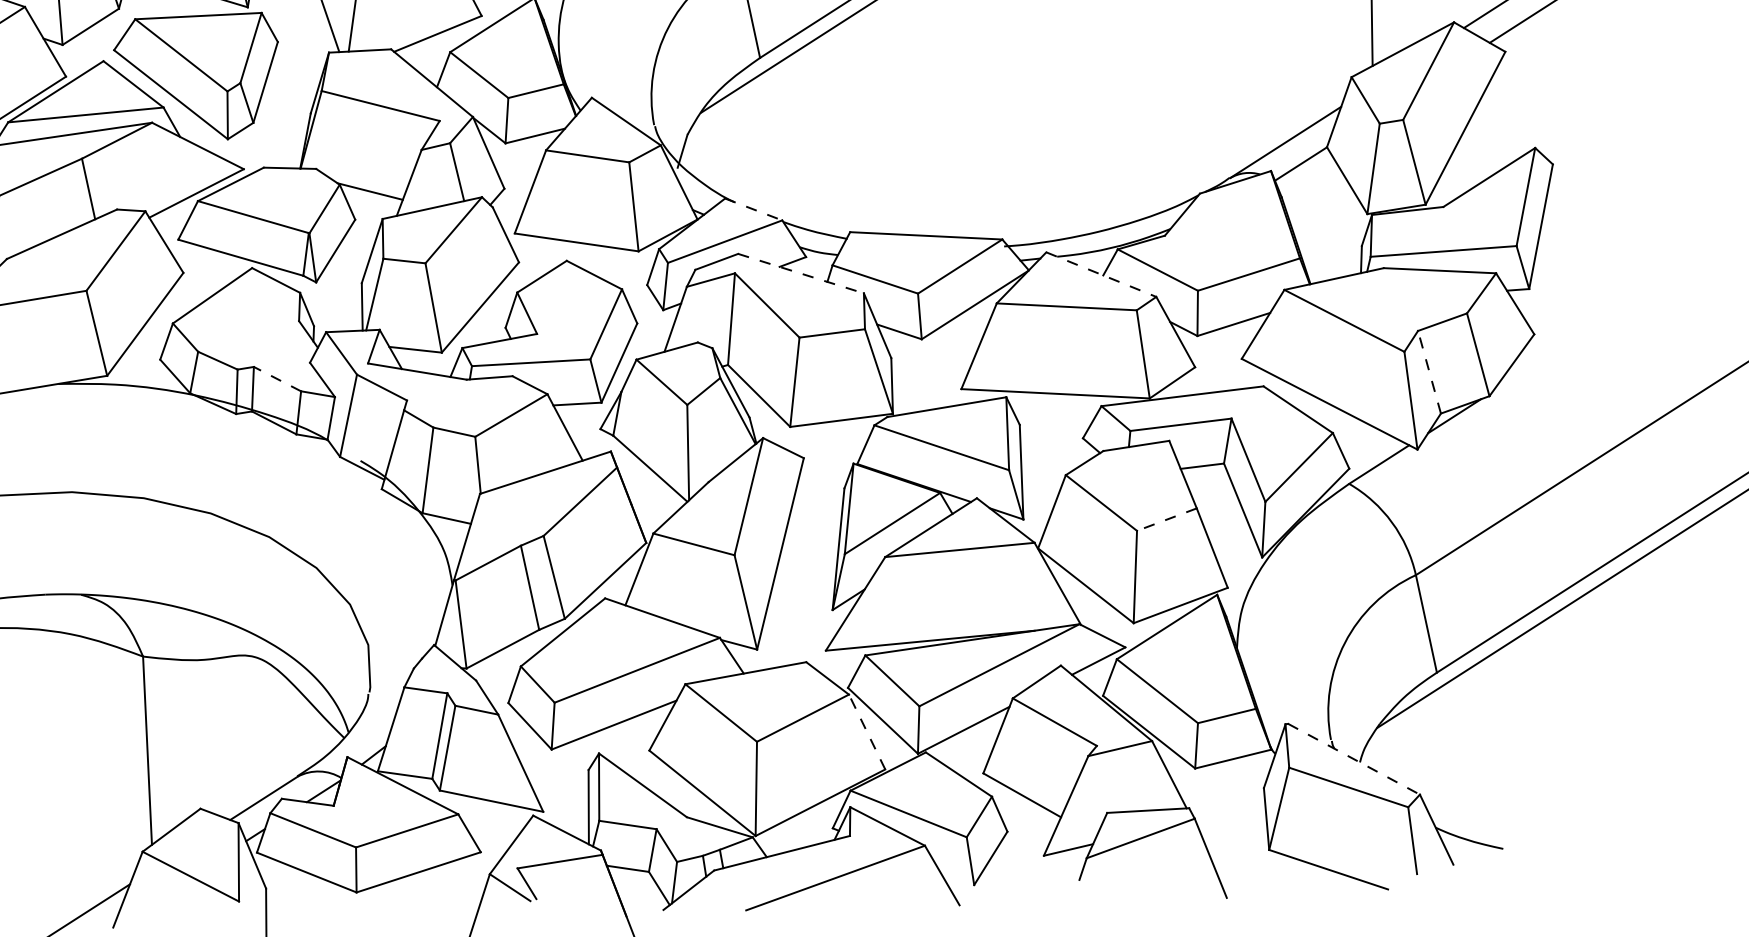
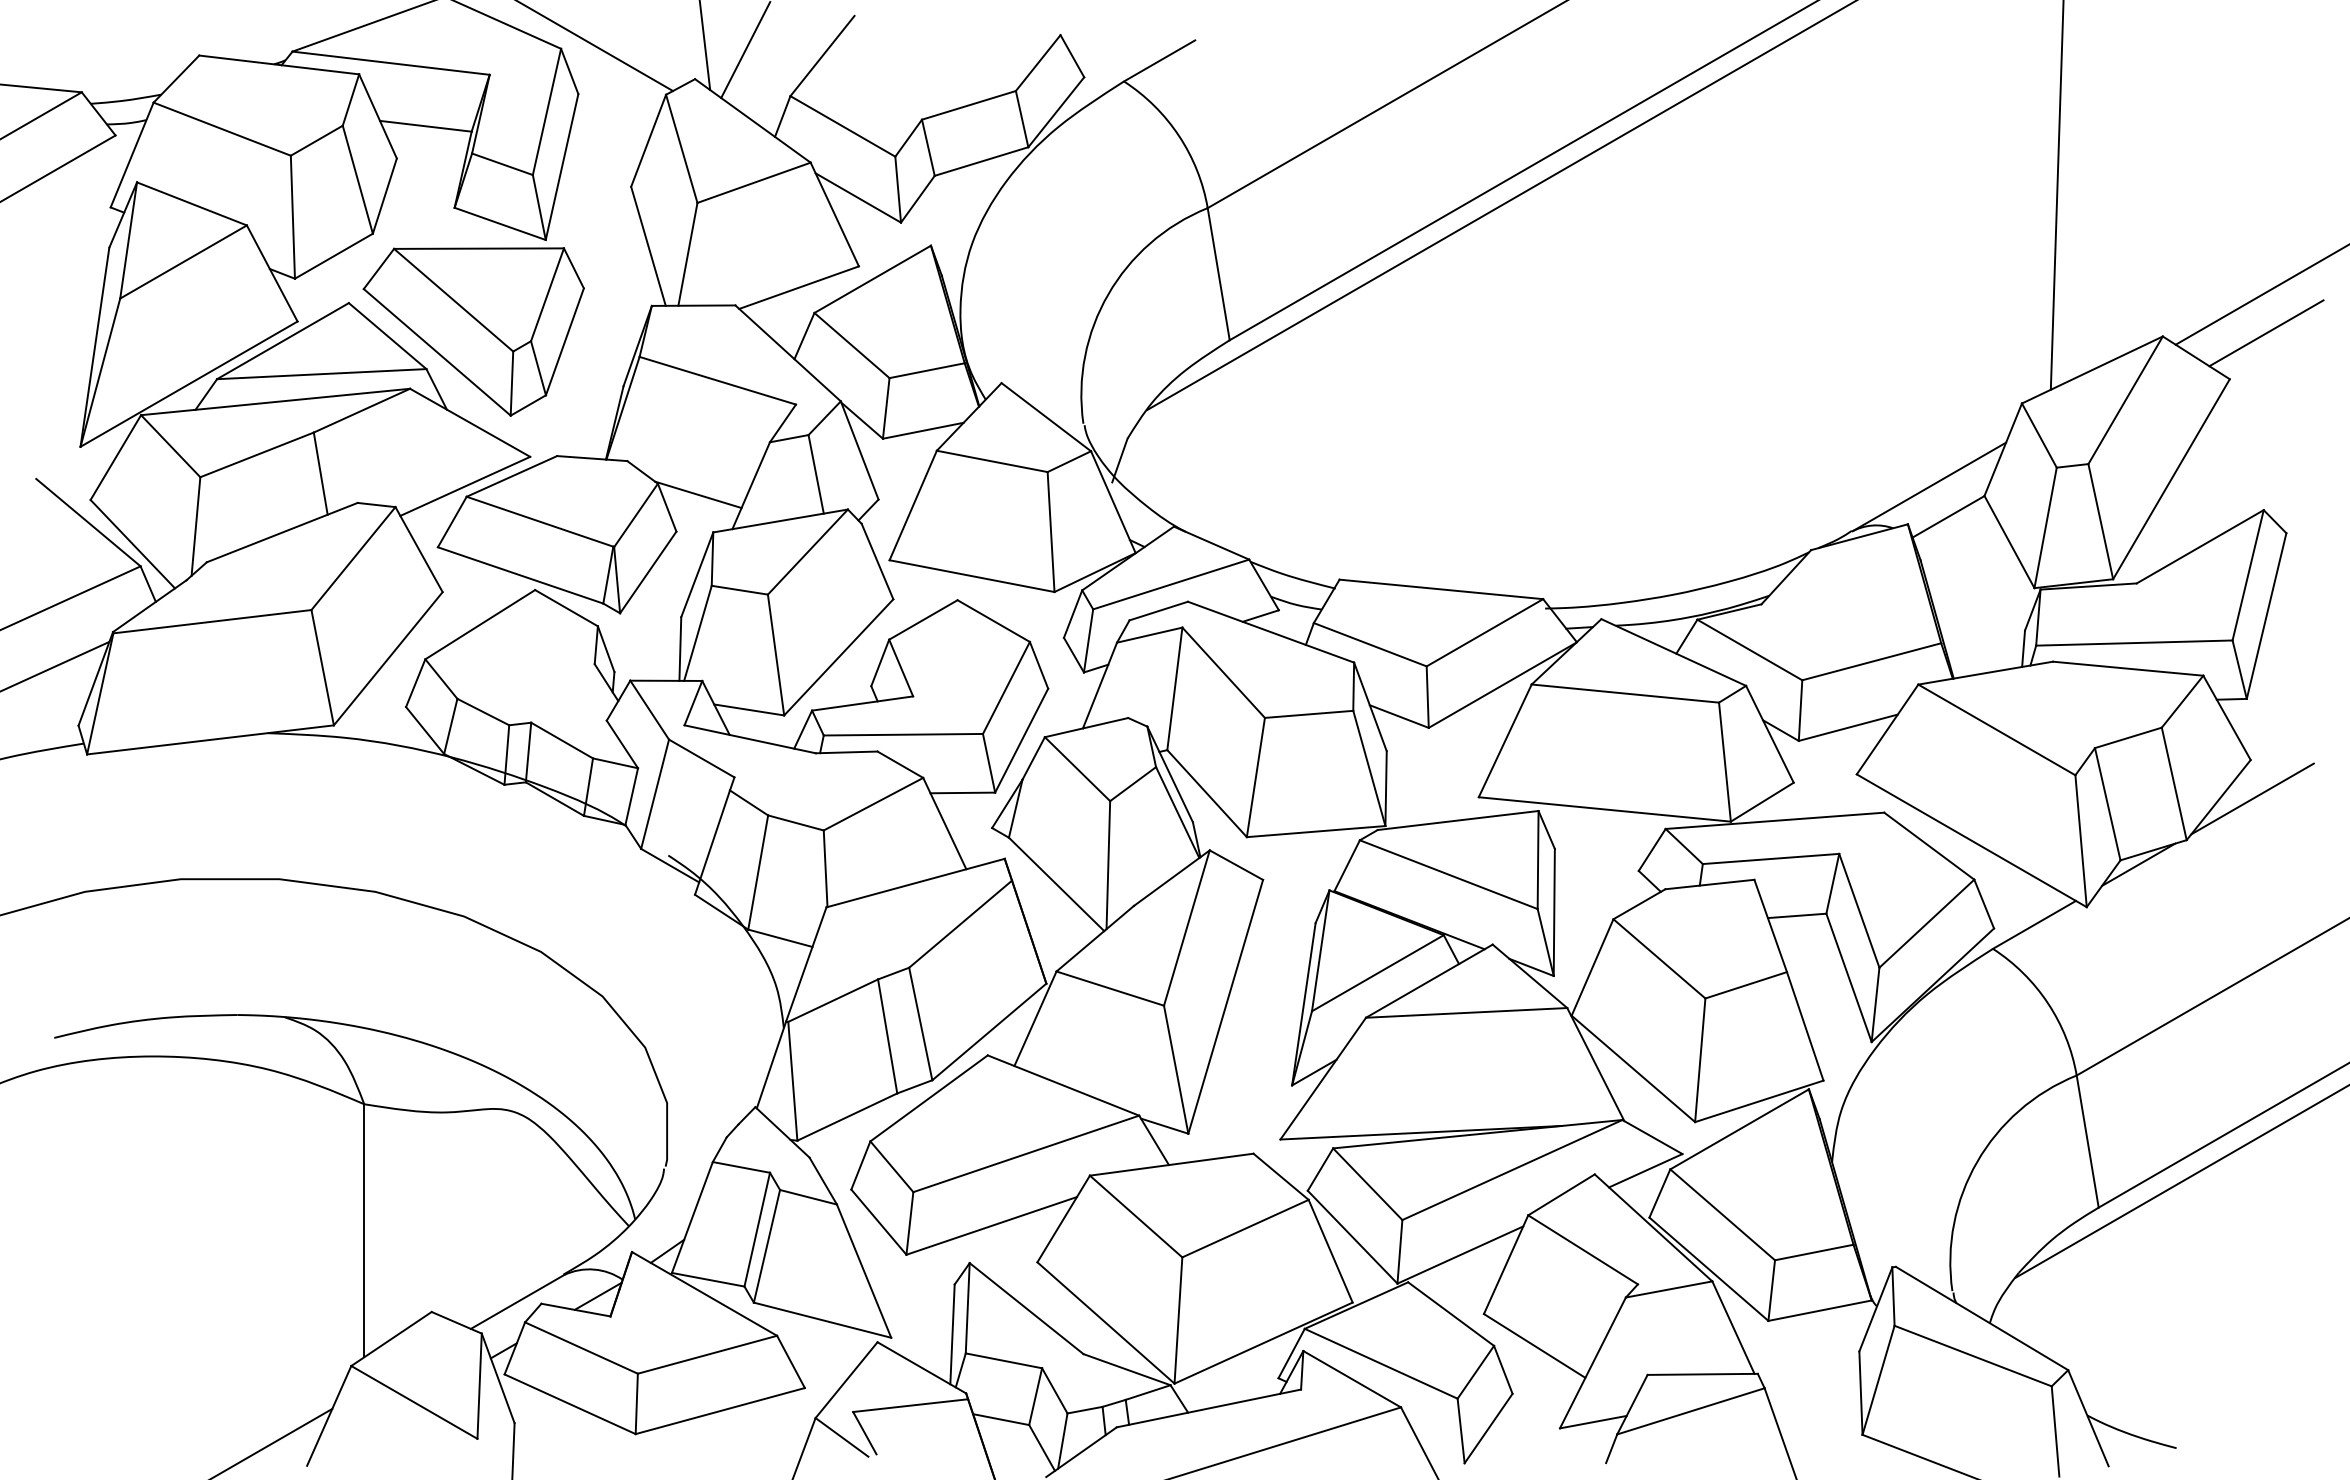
line: (754, 209) -> (1212, 543), dashed -> solid
line: (801, 273) -> (1271, 632), dashed -> solid
line: (1101, 274) -> (1673, 652), dashed -> solid
line: (1536, 362) -> (2252, 798), added
line: (1429, 372) -> (2107, 804), dashed -> solid
line: (277, 379) -> (562, 740), dashed -> solid
line: (1167, 519) -> (1746, 985), dashed -> solid
line: (867, 732) -> (1330, 1251), dashed -> solid
line: (1354, 759) -> (1982, 1318), dashed -> solid

